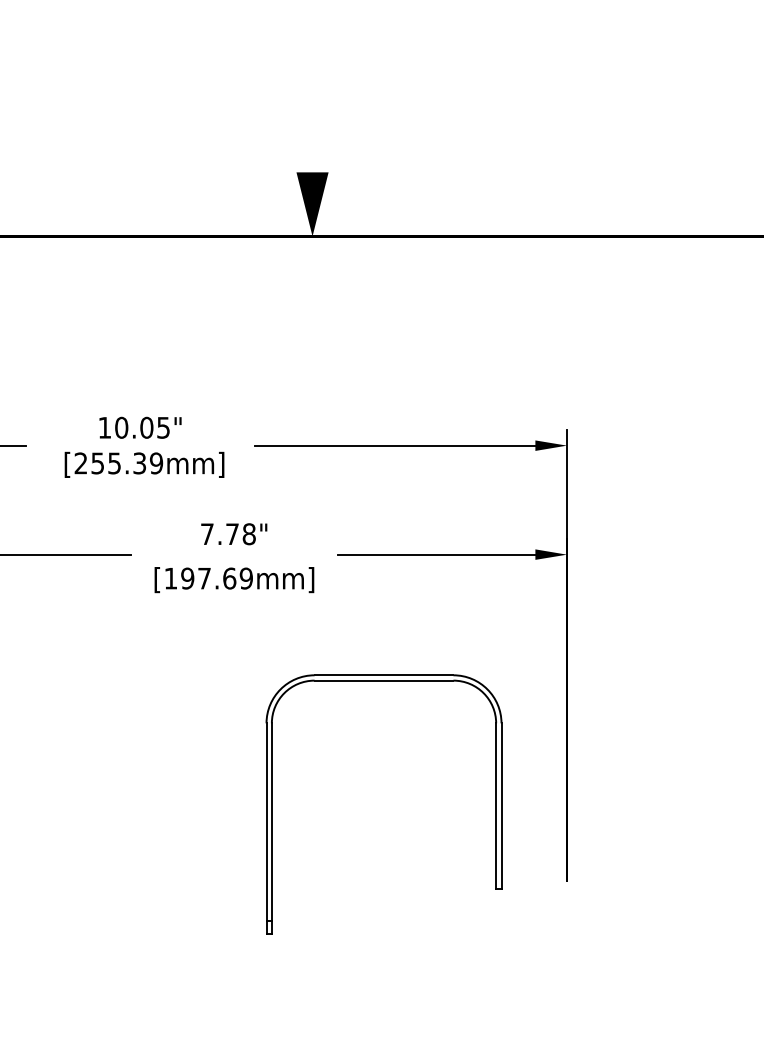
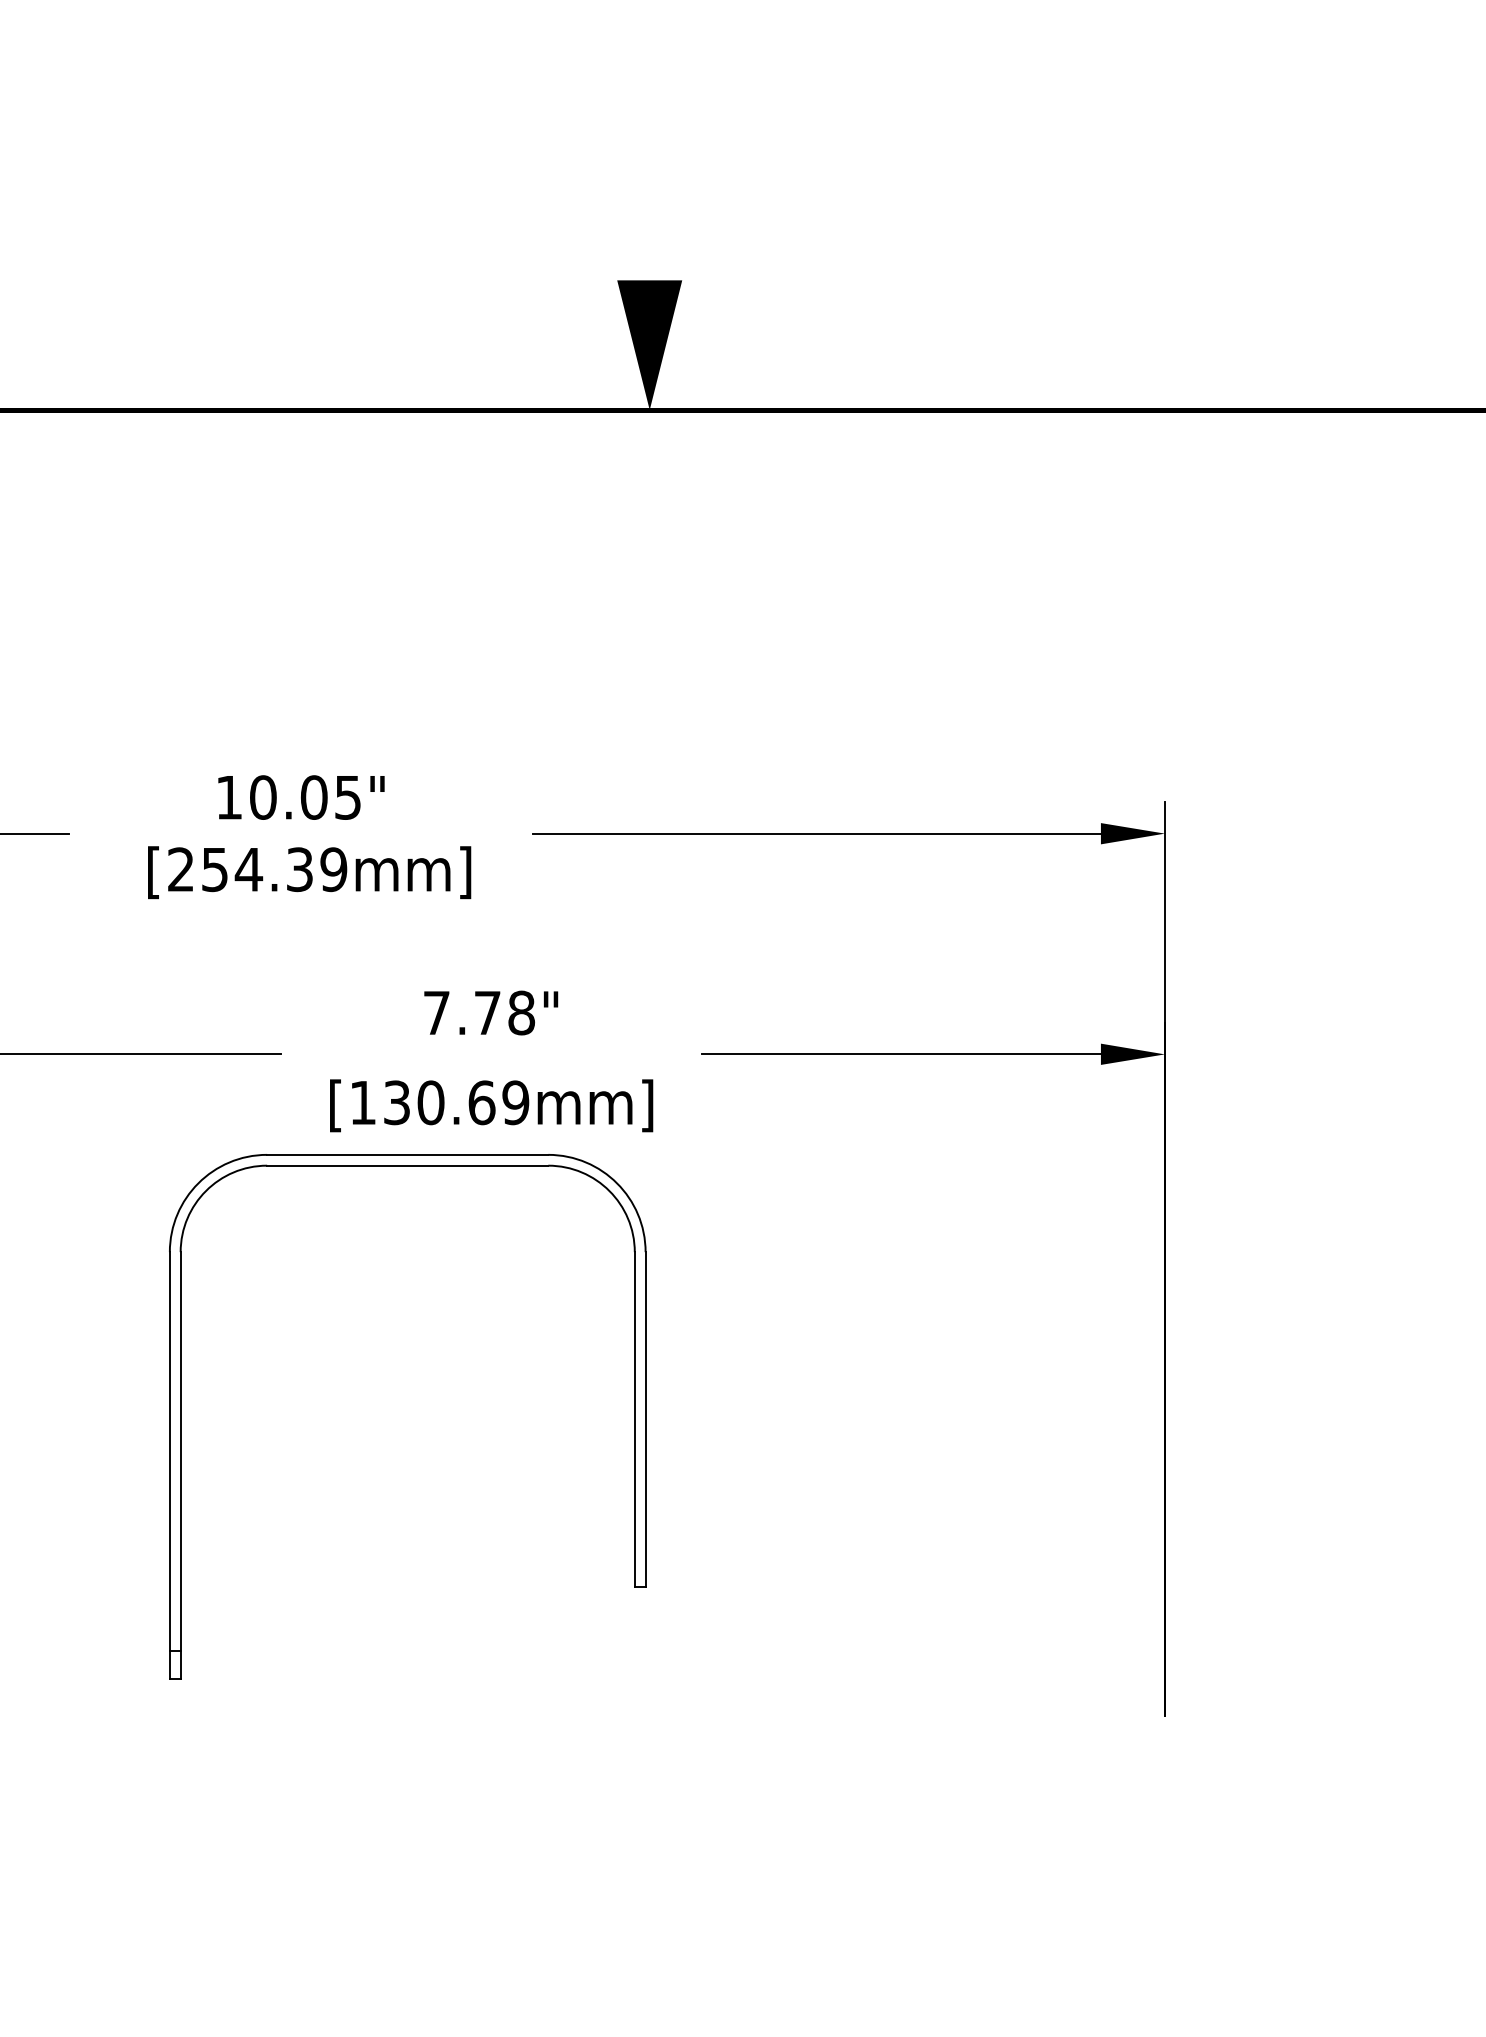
text: (114, 463) -> (248, 869), [255.39mm] -> [254.39mm]
text: (196, 578) -> (414, 1102), [197.69mm] -> [130.69mm]
part: (272, 804) -> (181, 1416), moved

